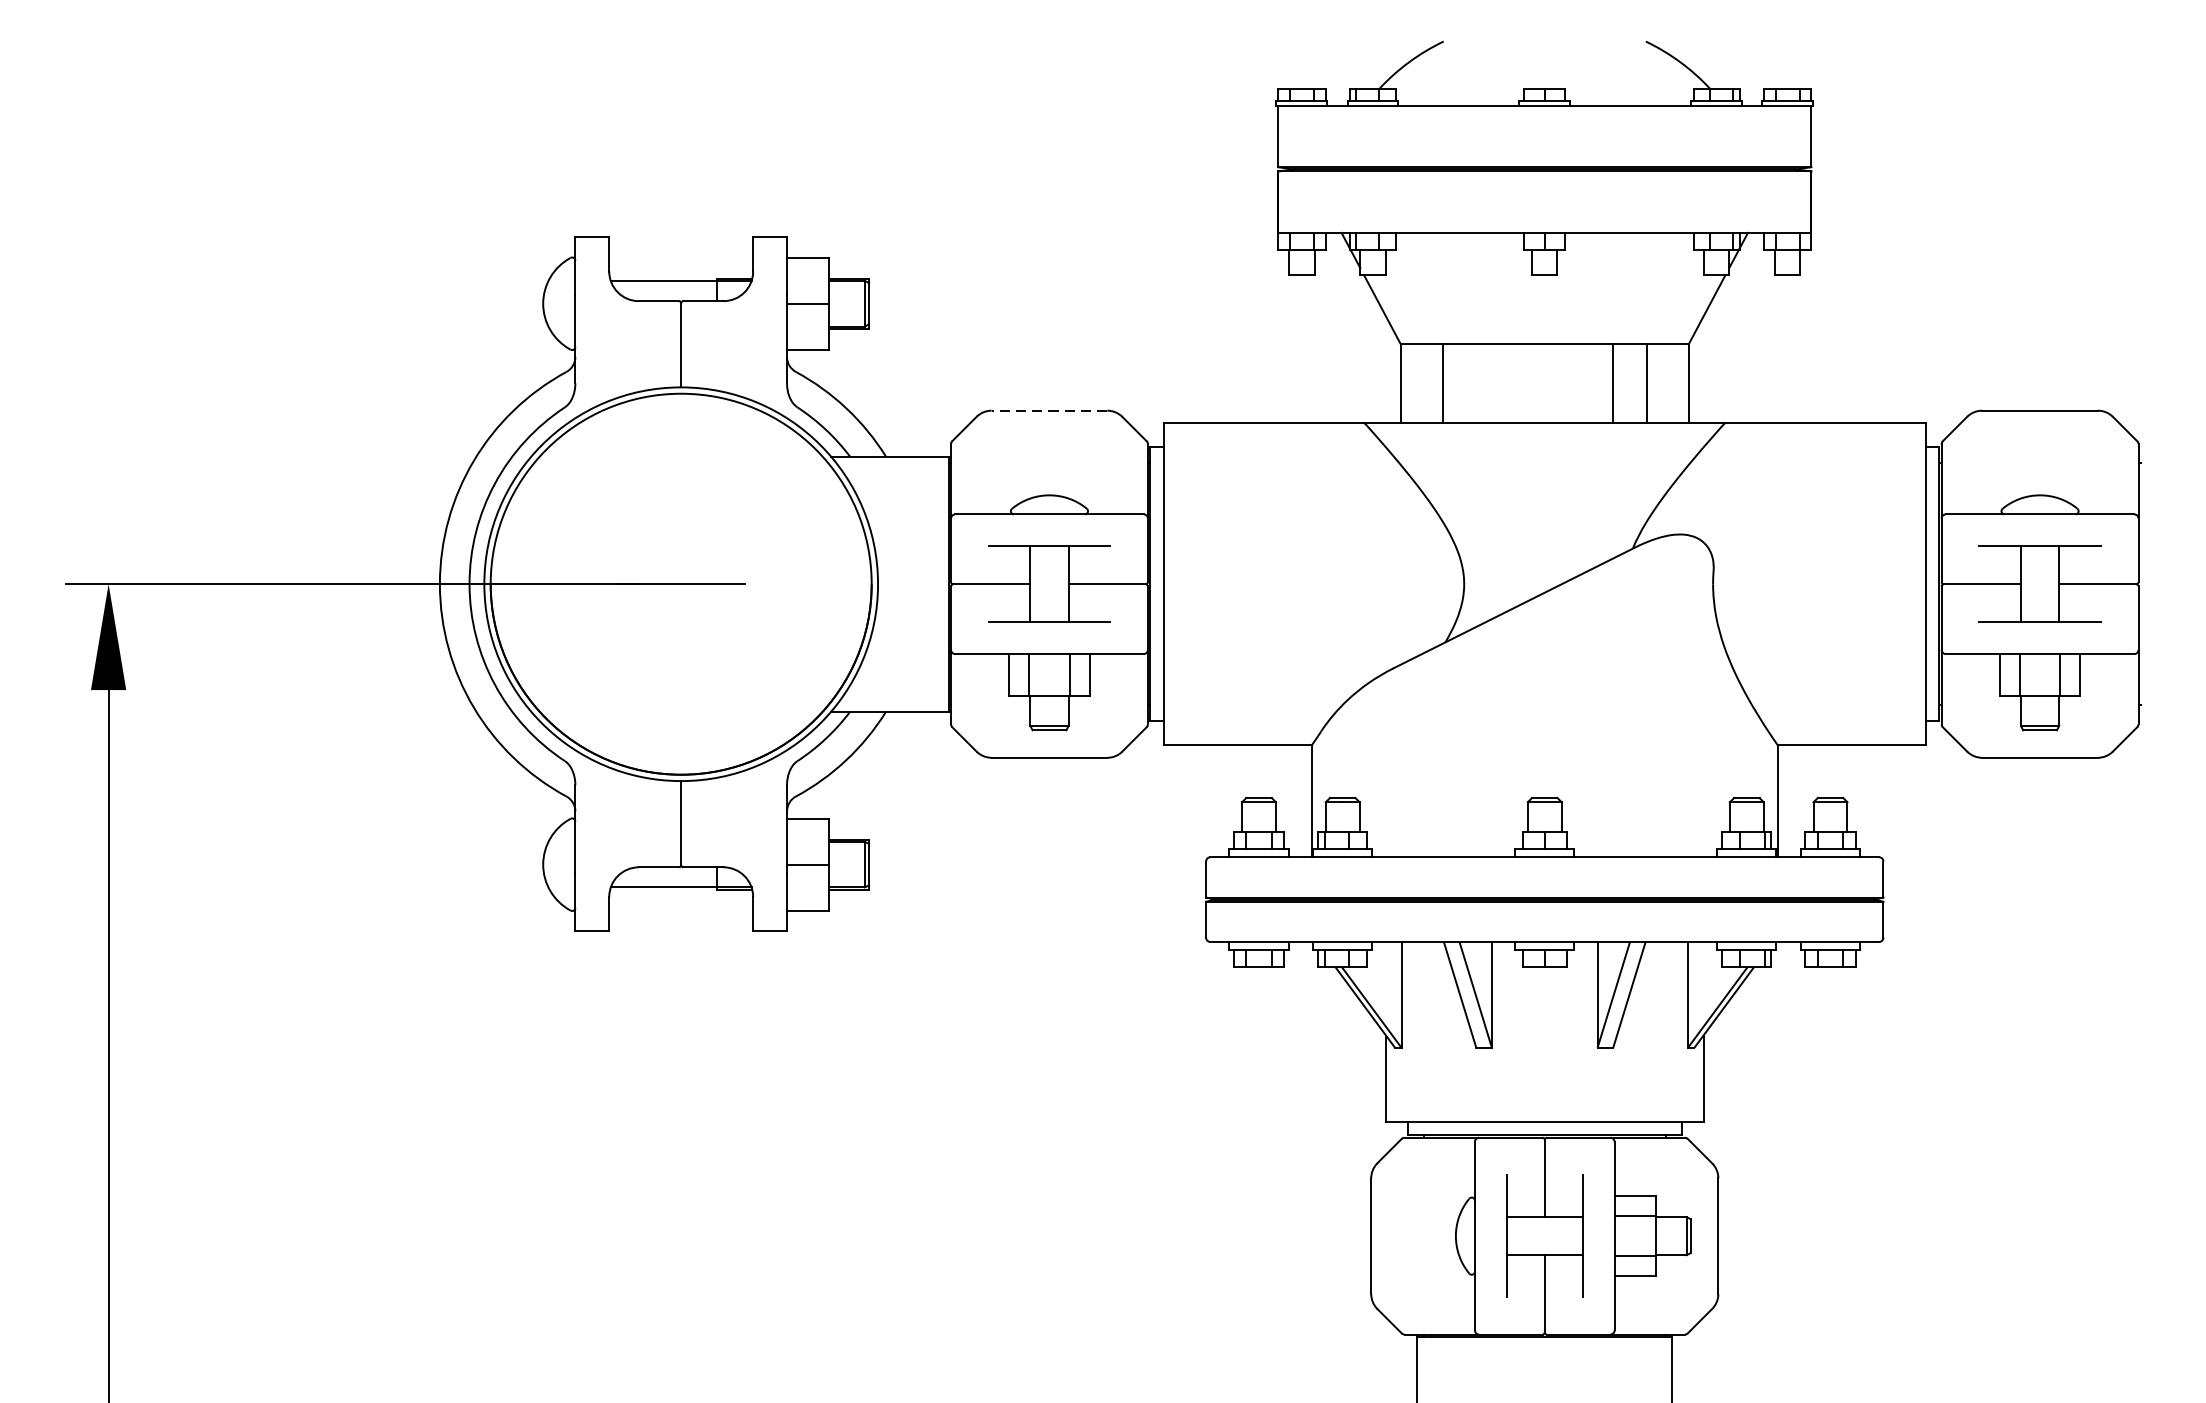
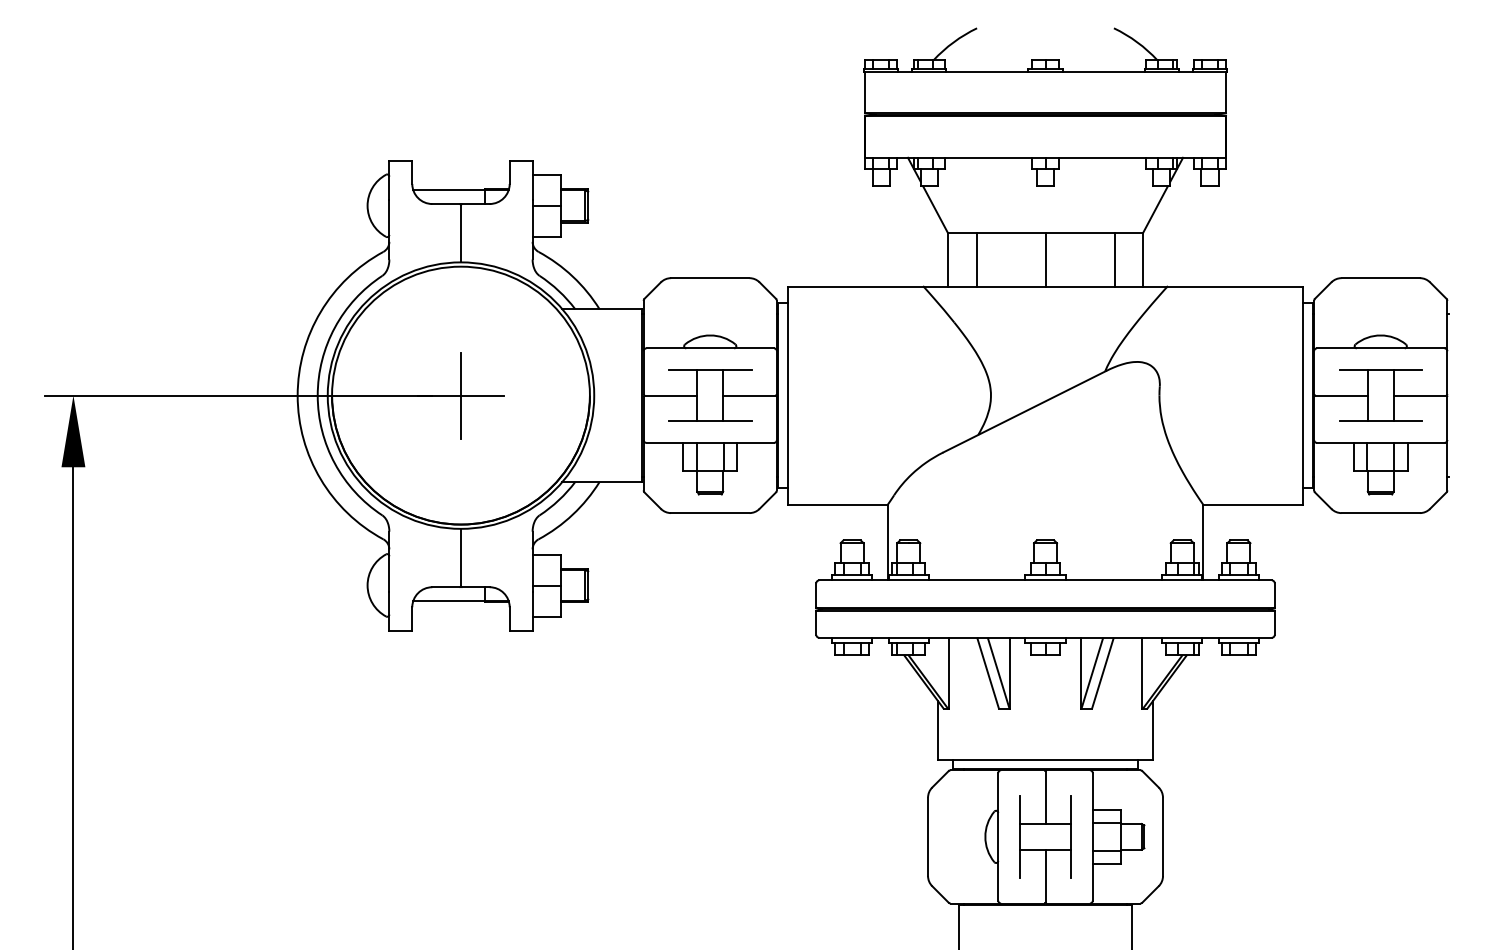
line: (1612, 383) -> (1045, 259), moved
line: (1048, 411) -> (709, 278), dashed -> solid
line: (681, 584) -> (461, 395), added

